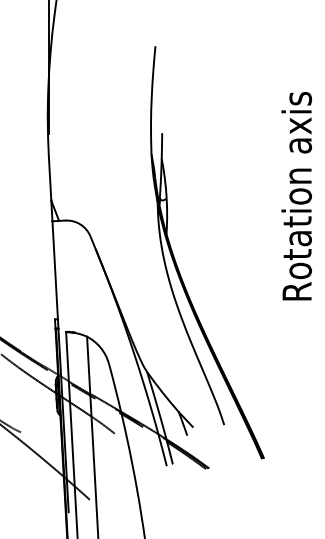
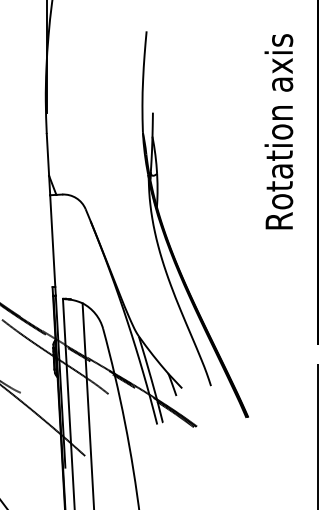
text: (296, 195) -> (278, 131), moved

